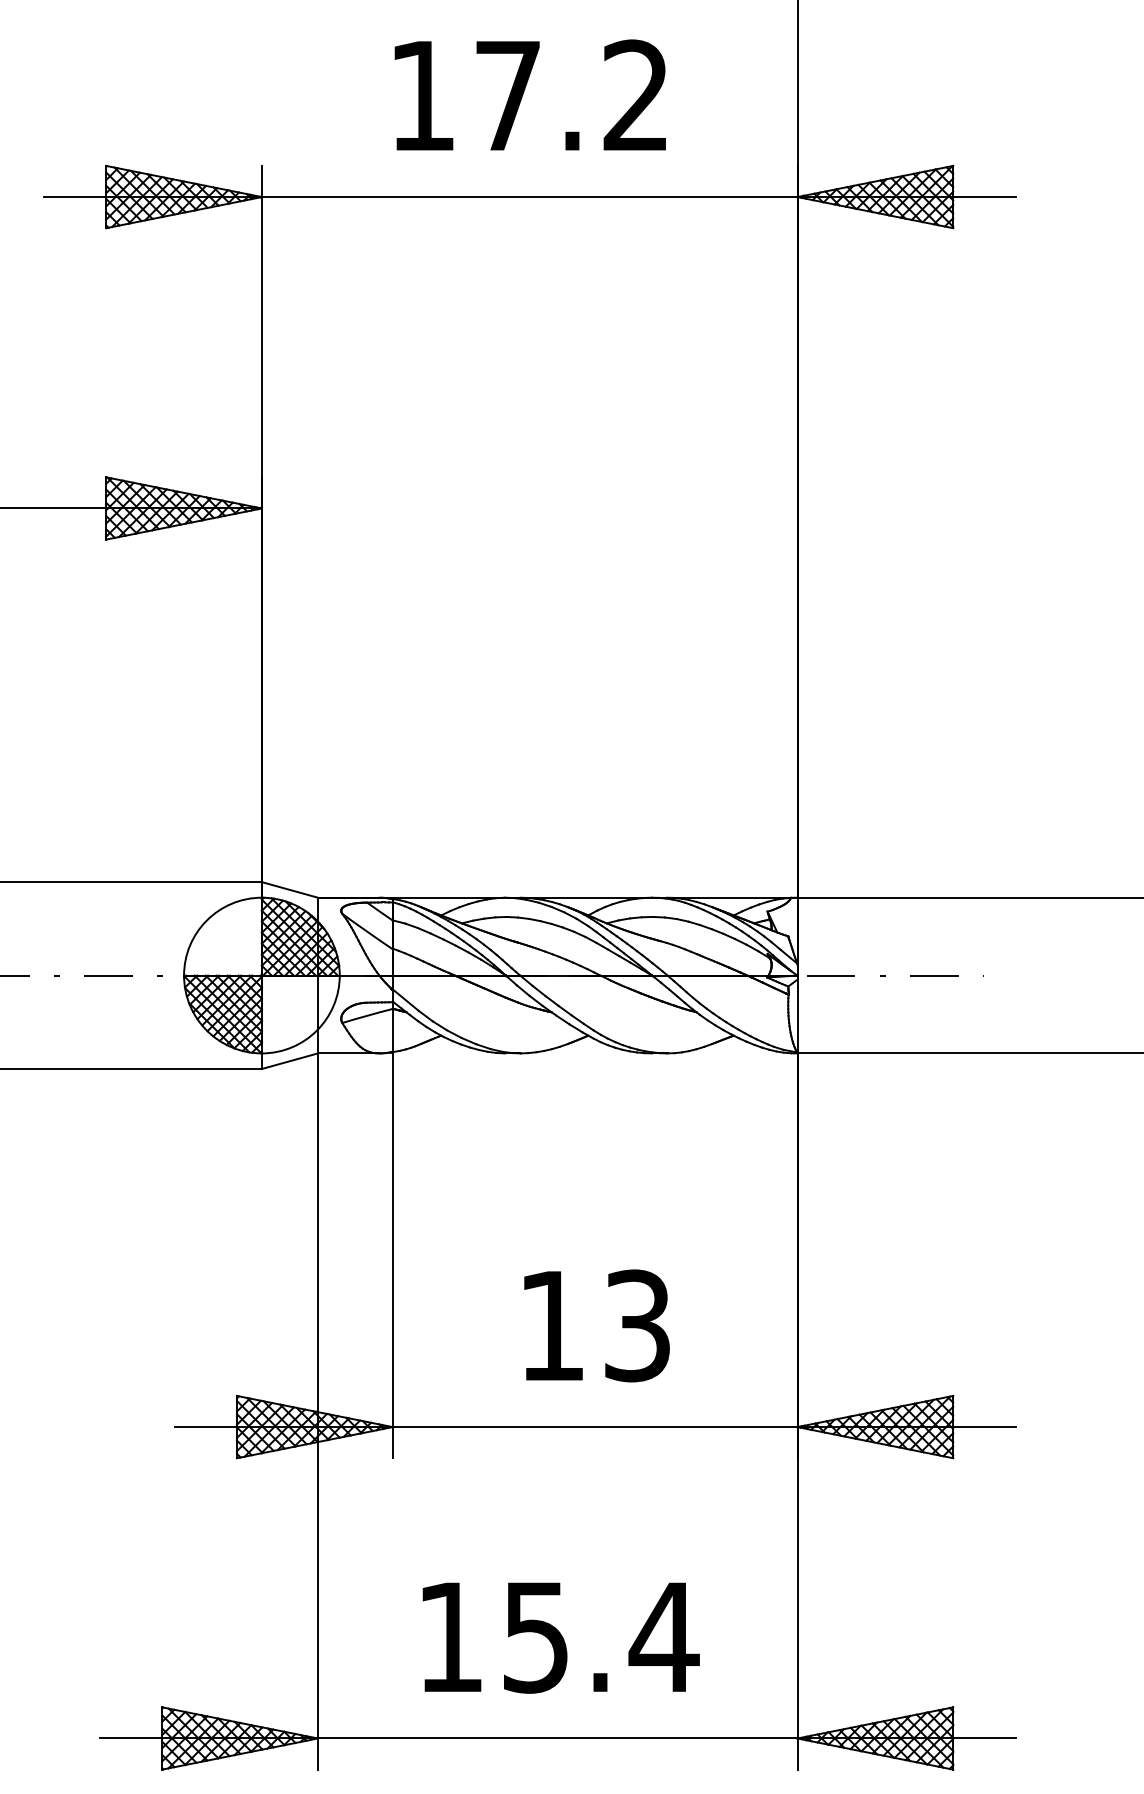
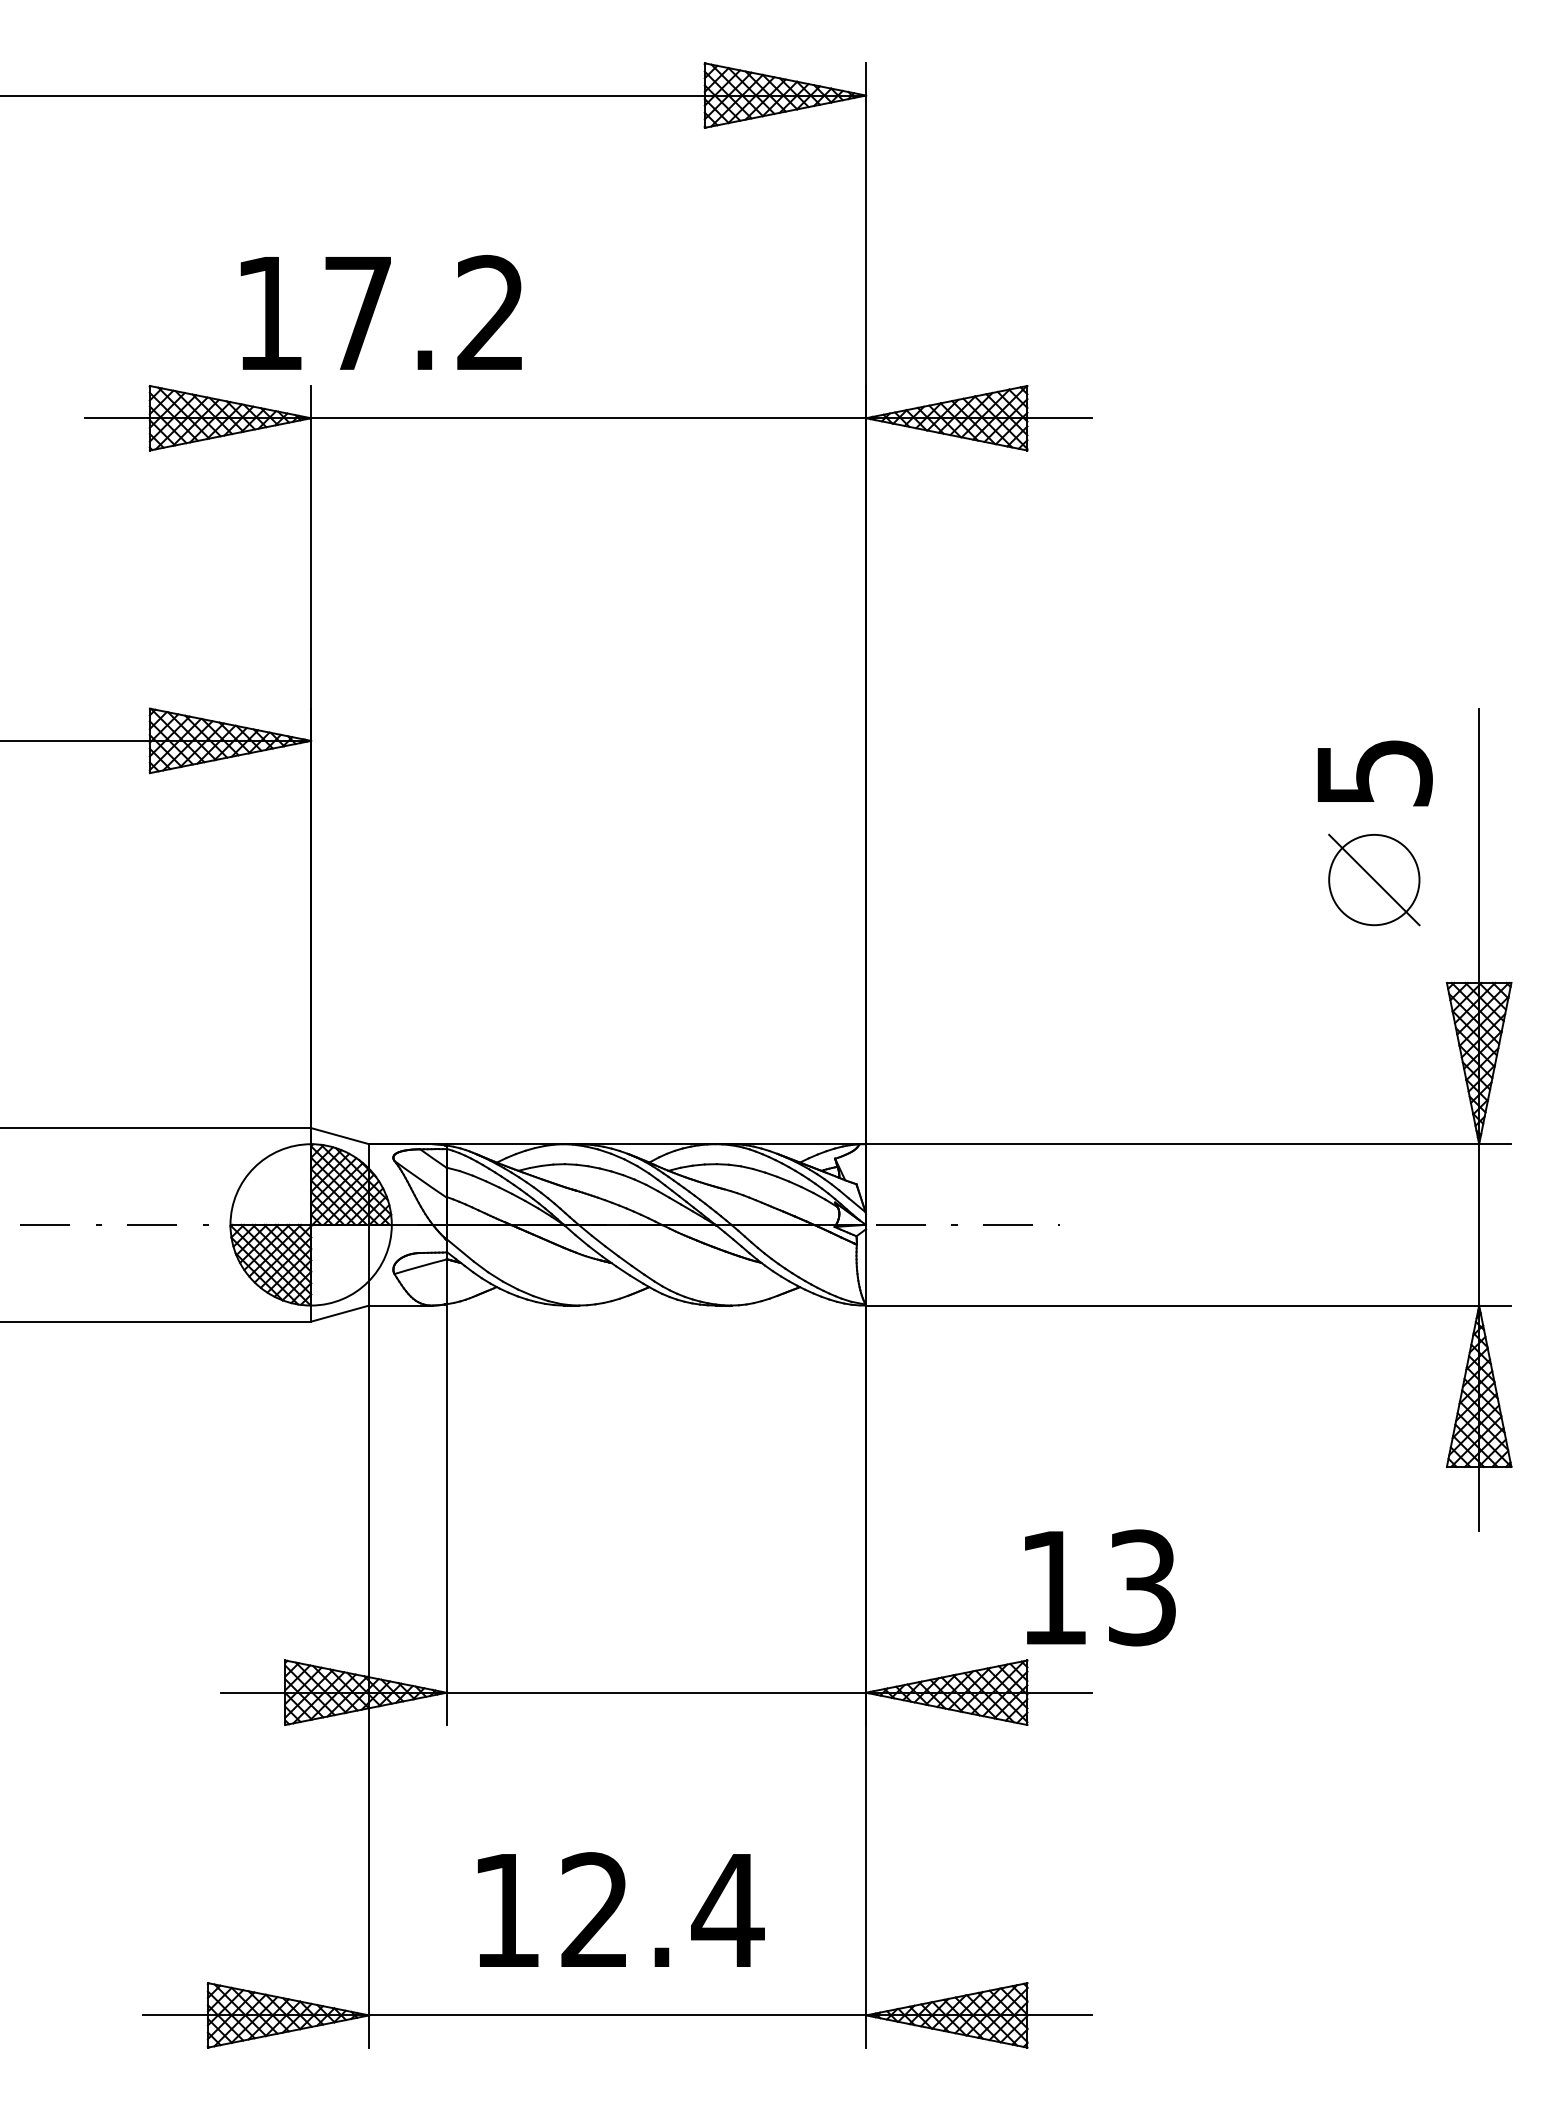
text: (529, 95) -> (380, 312), moved
text: (597, 1325) -> (1100, 1587), moved
text: (535, 1637) -> (594, 1910), 15.4 -> 12.4

